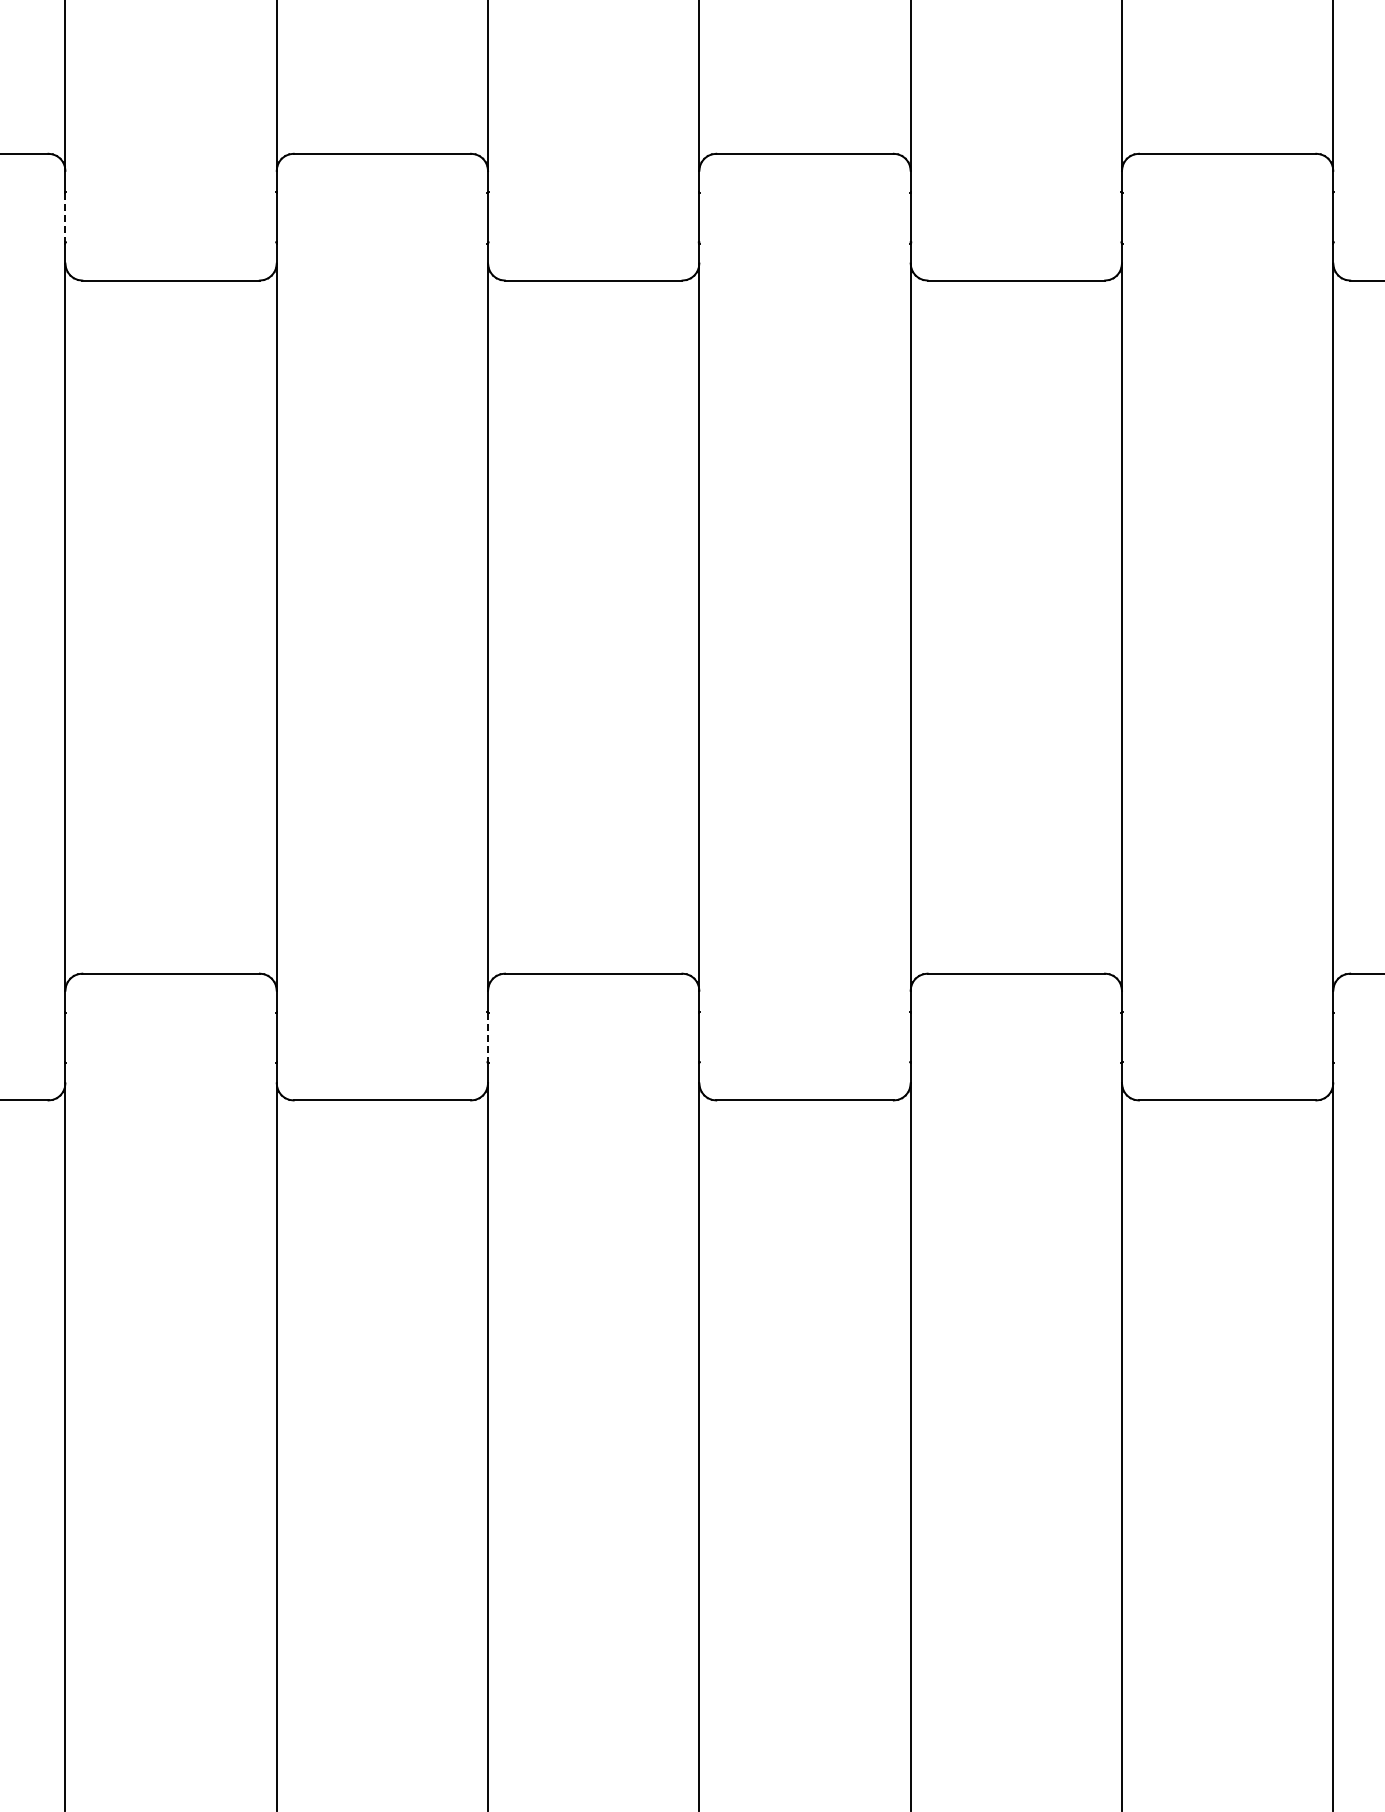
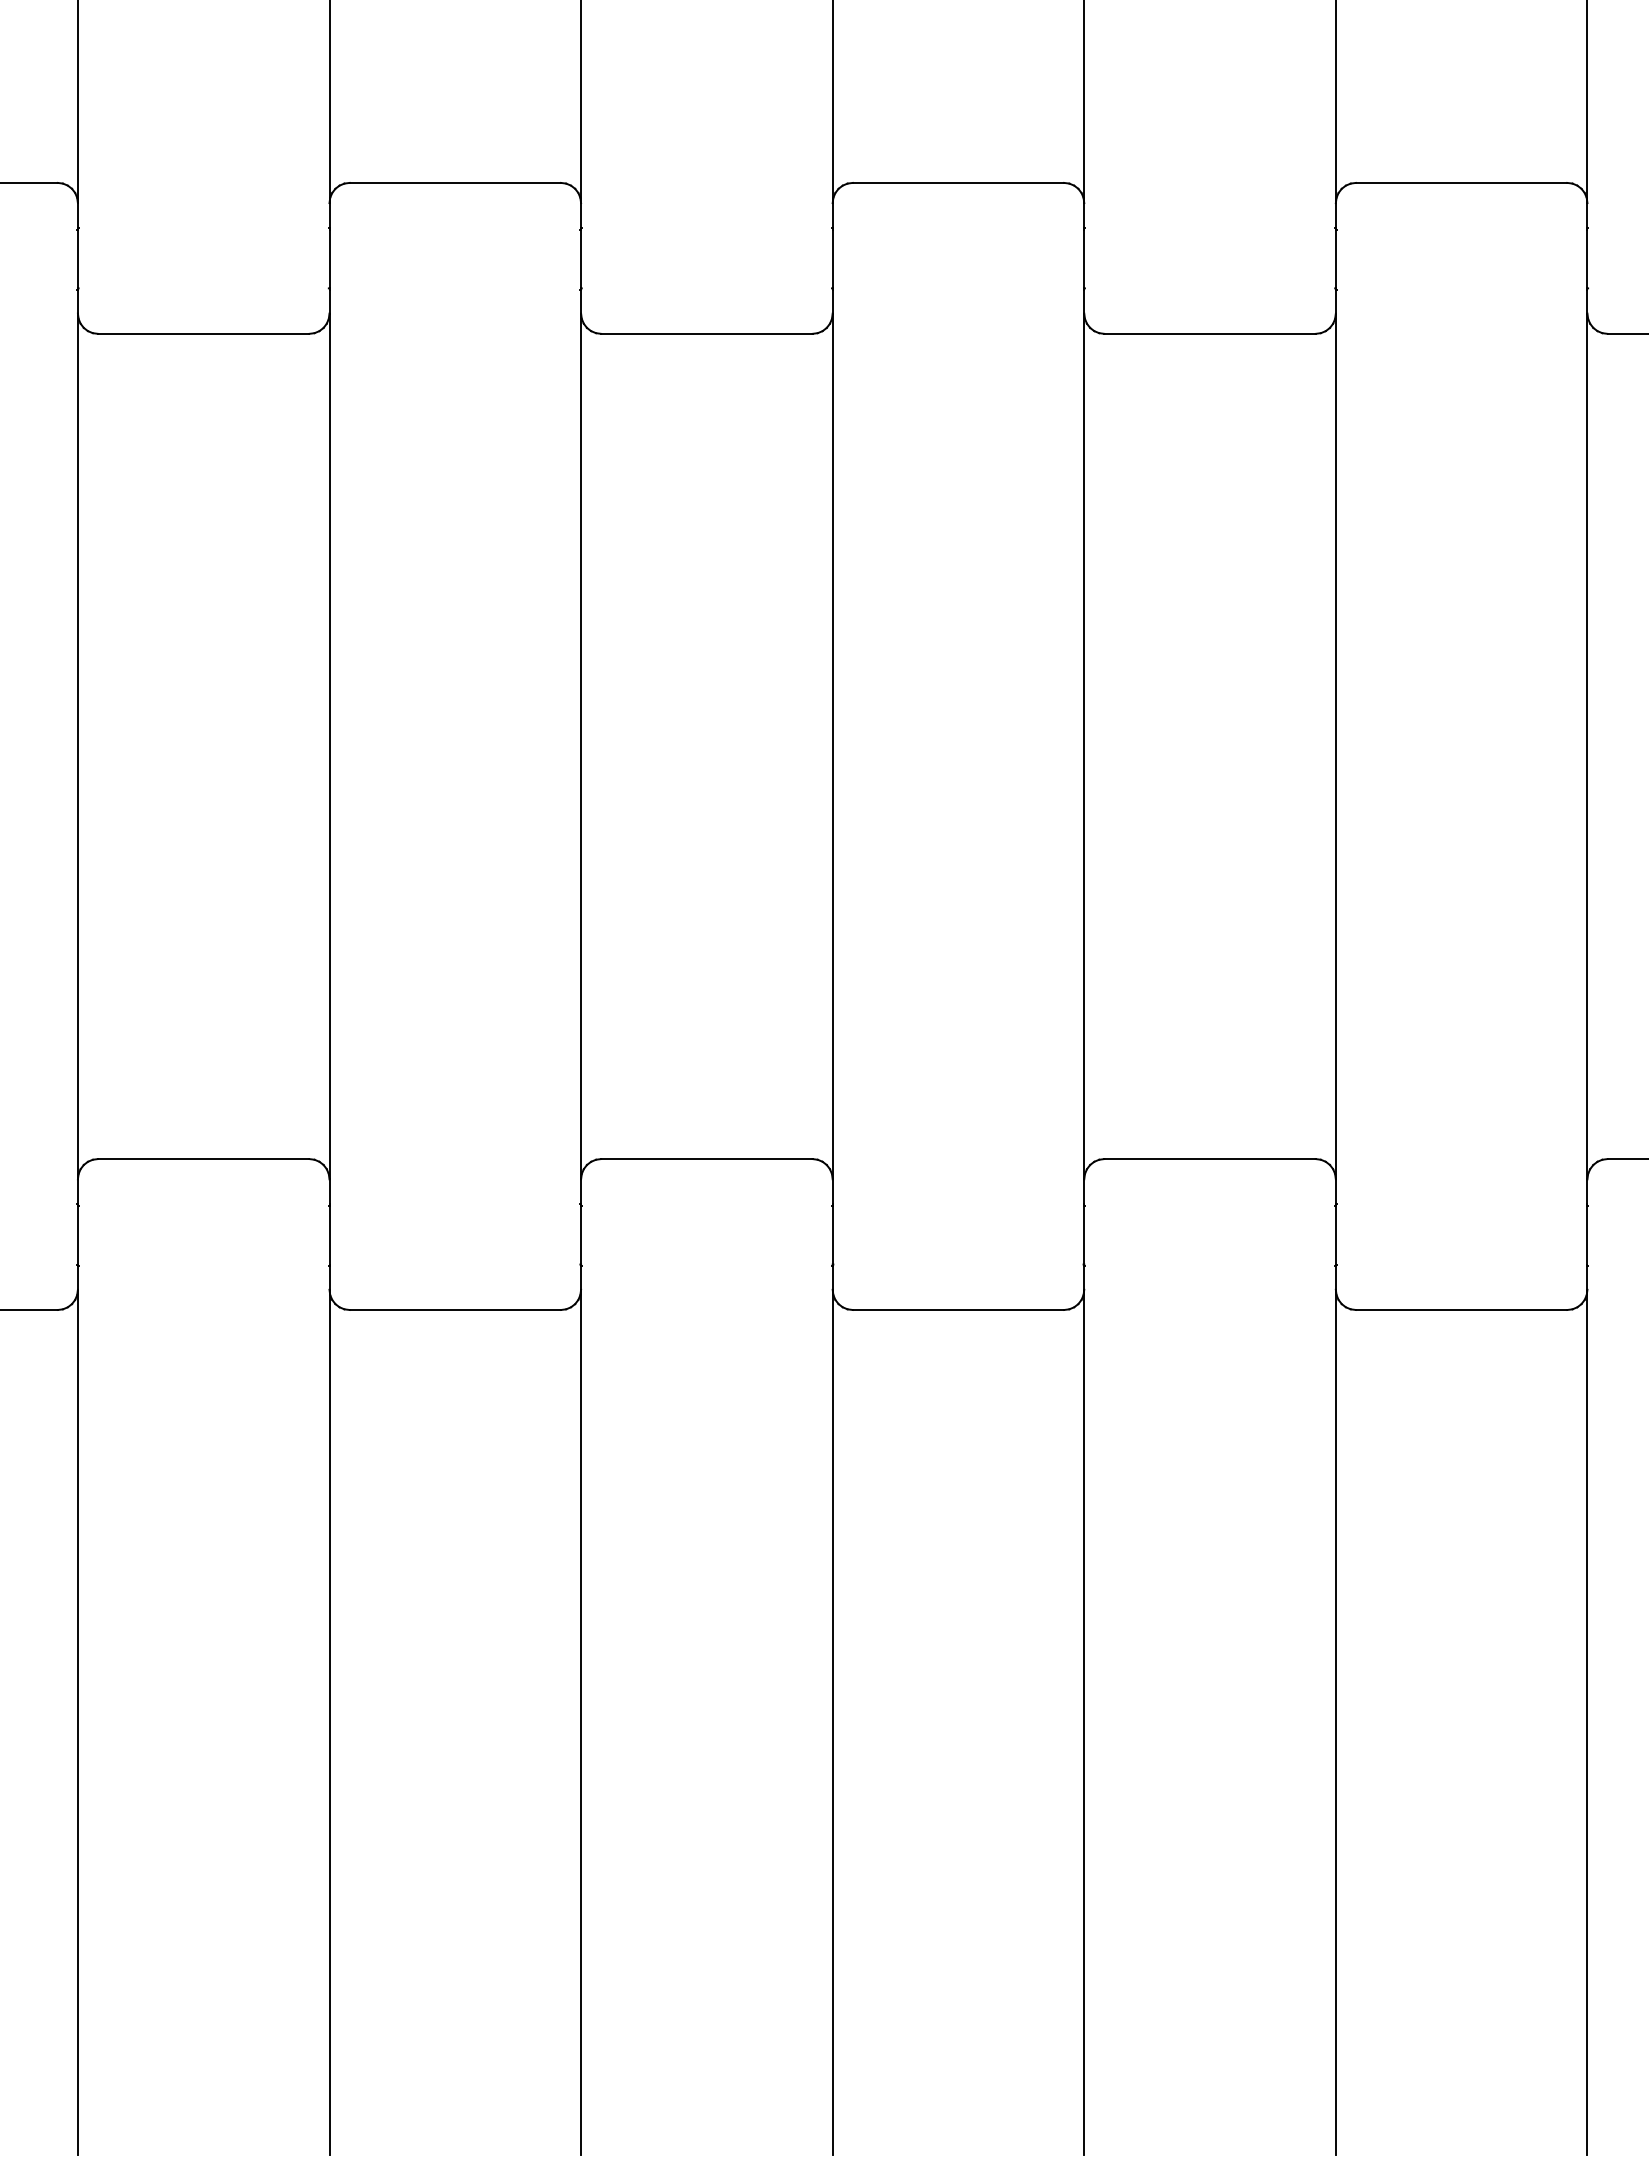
line: (65, 217) -> (77, 258), dashed -> solid
line: (488, 1037) -> (581, 1235), dashed -> solid

